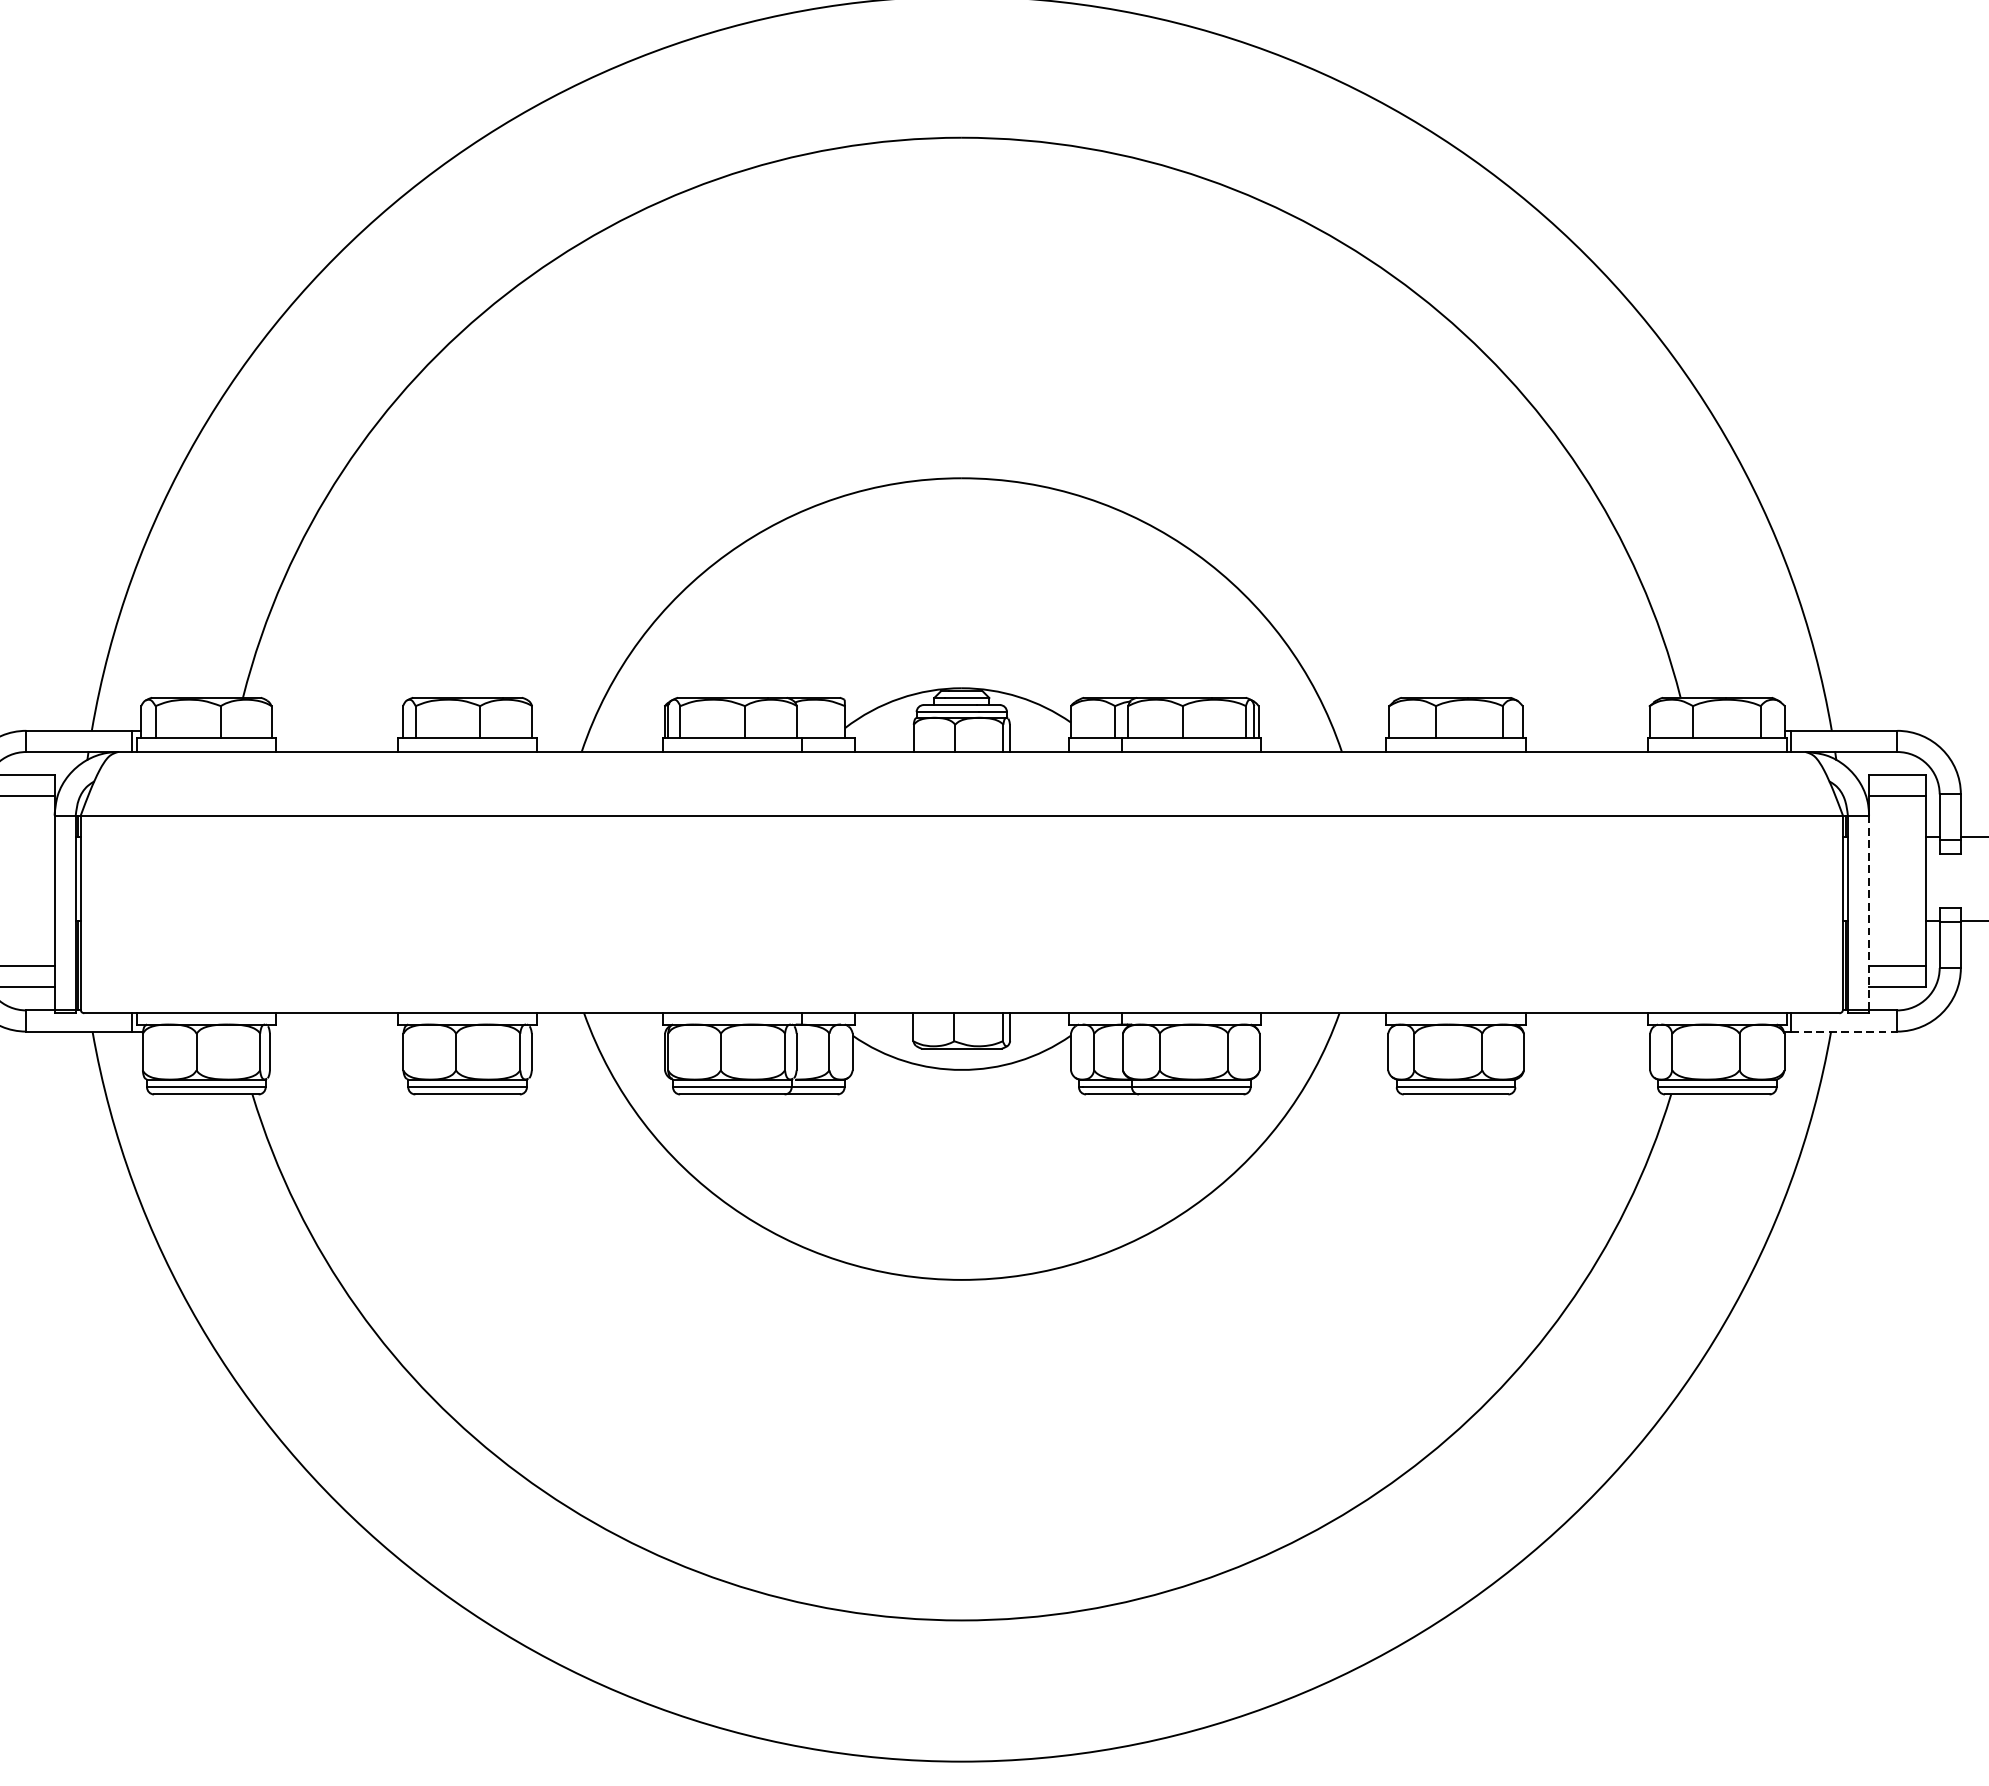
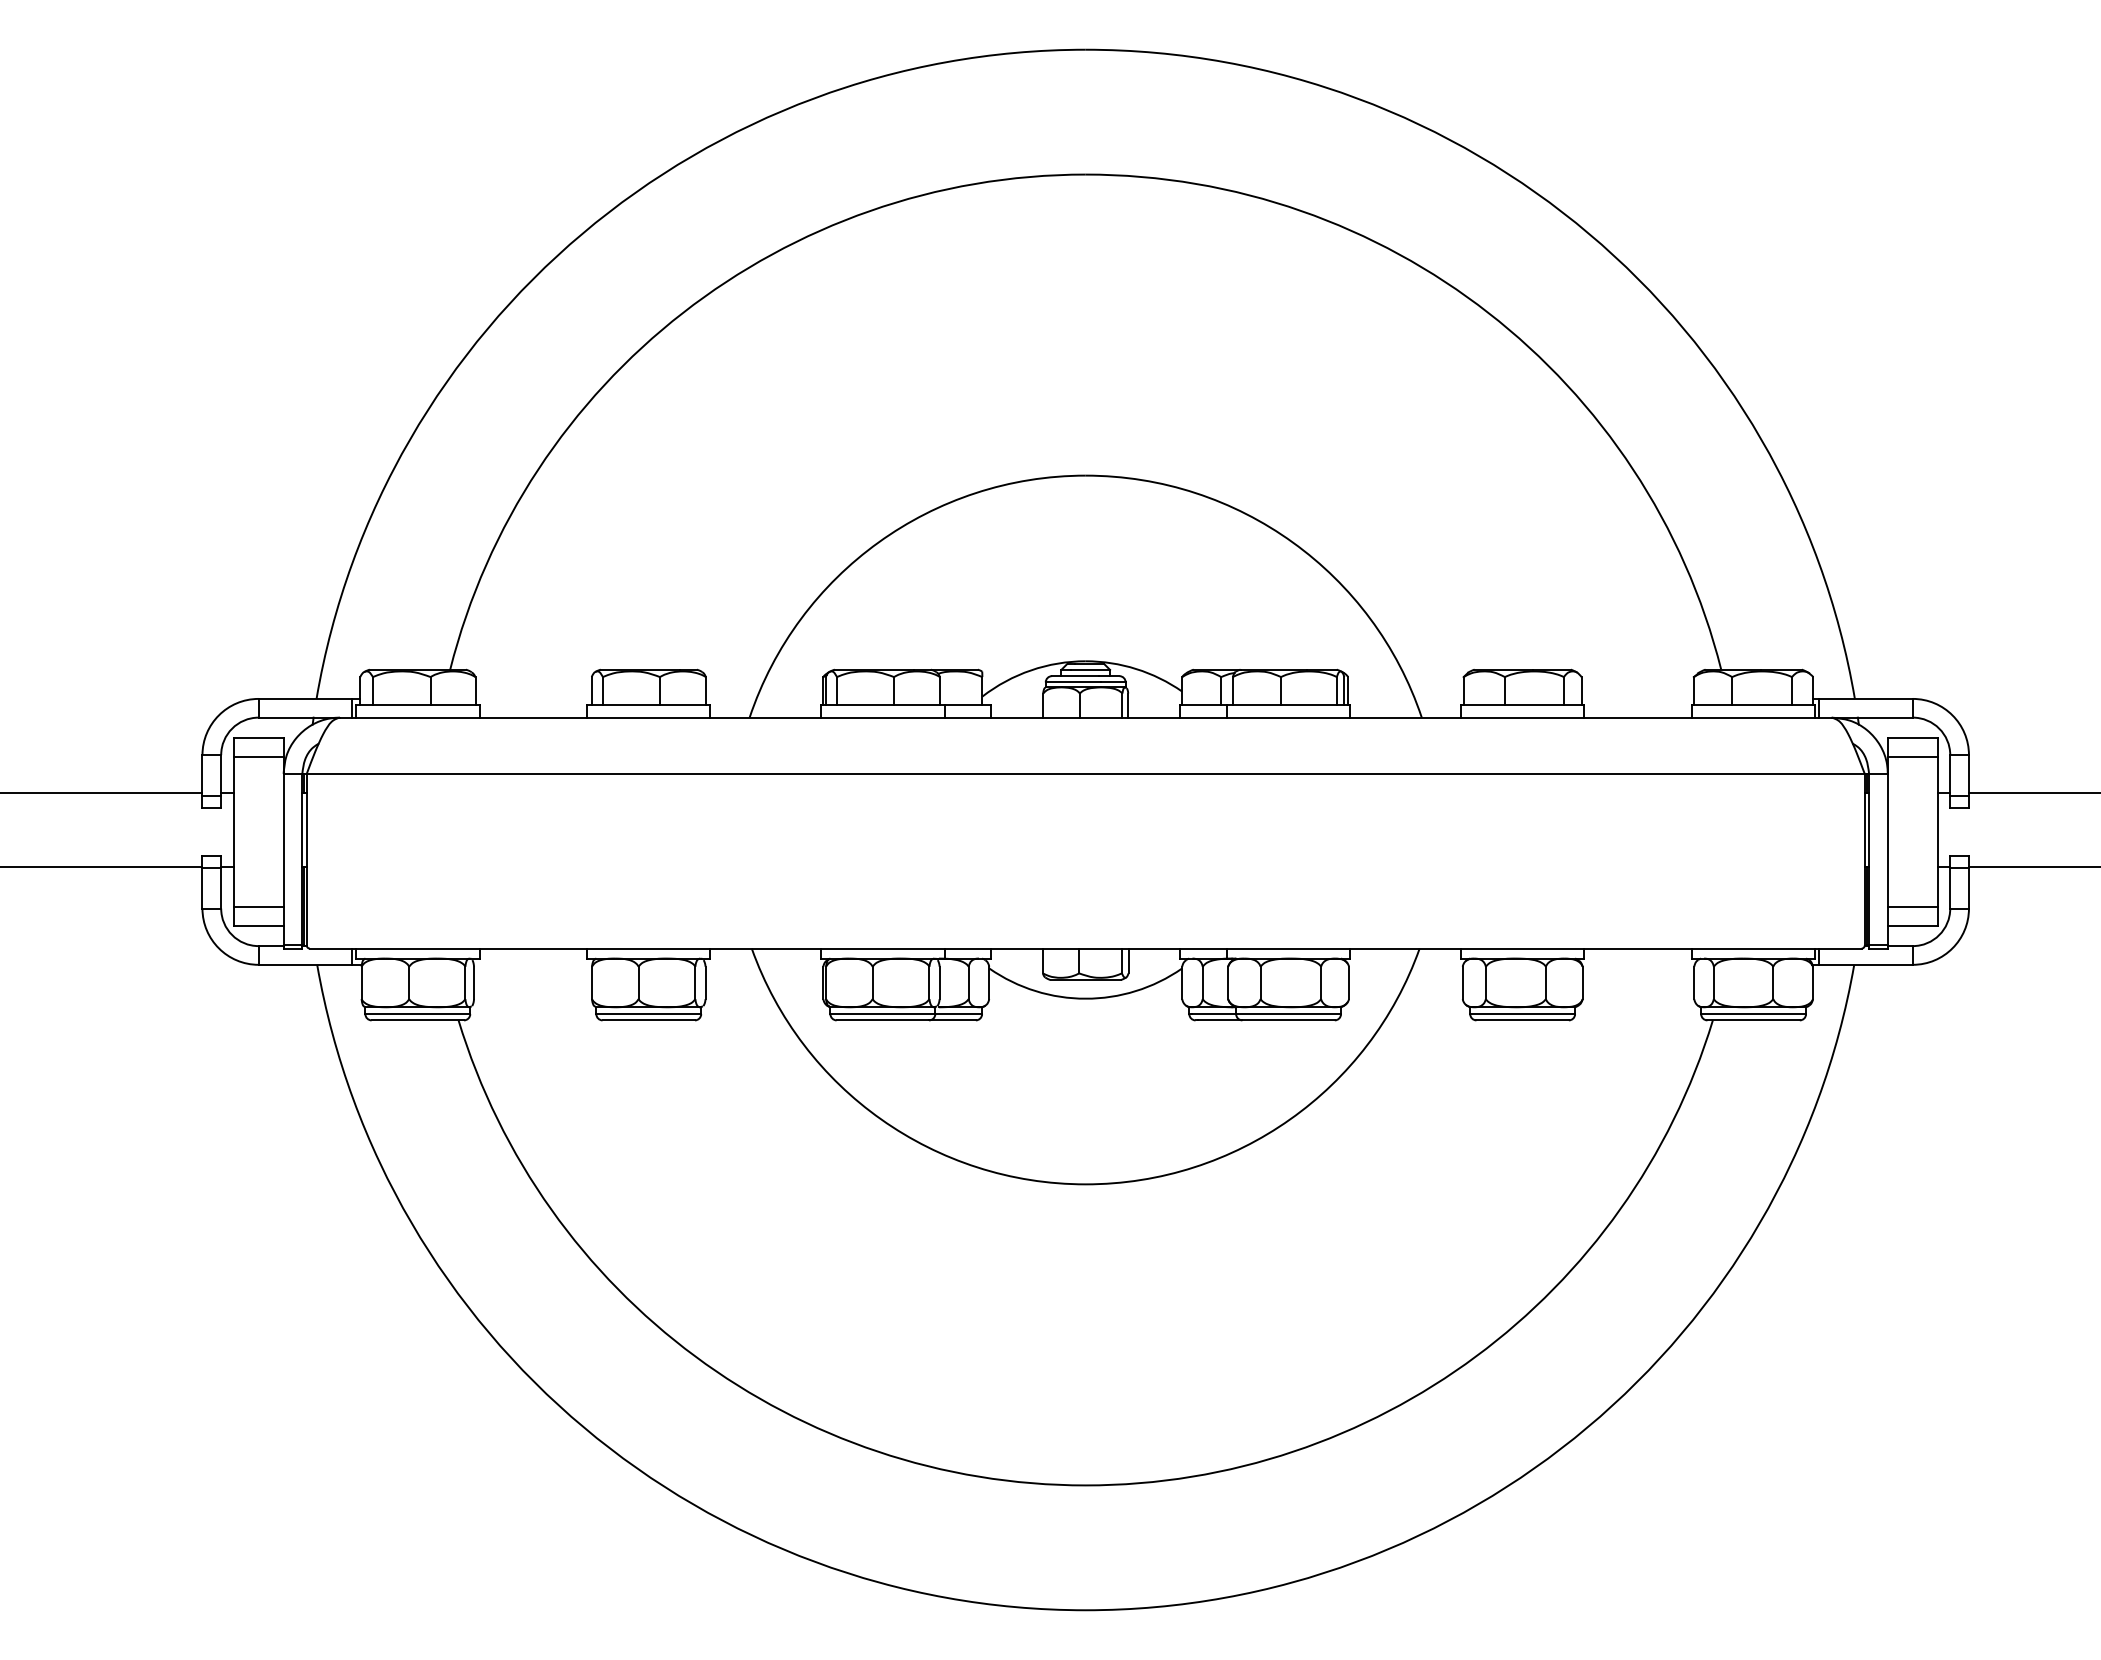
line: (1868, 912) -> (1887, 859), dashed -> solid
line: (1843, 1031) -> (1865, 964), dashed -> solid

